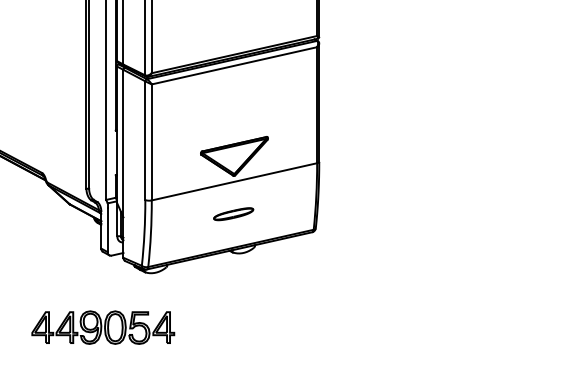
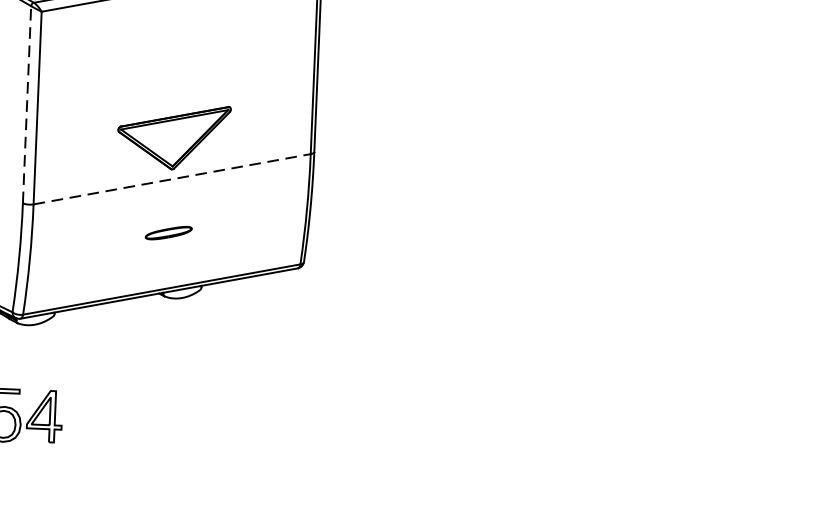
line: (145, 140) -> (27, 104), solid -> dashed
line: (234, 181) -> (172, 178), solid -> dashed
part: (233, 214) -> (168, 233), size x0.7

